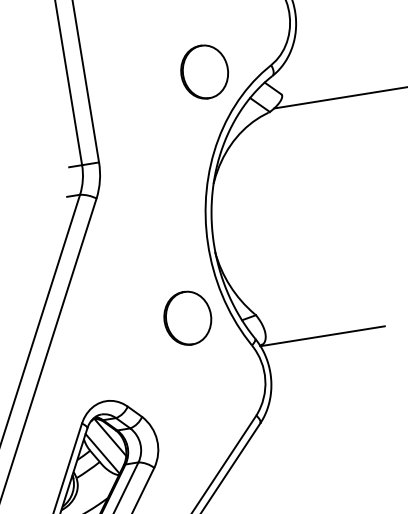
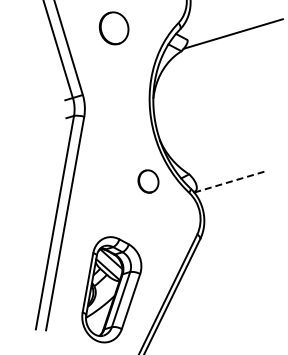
part: (203, 72) -> (113, 28), moved
part: (187, 318) -> (148, 181), size x0.7
line: (323, 336) -> (231, 181), solid -> dashed

